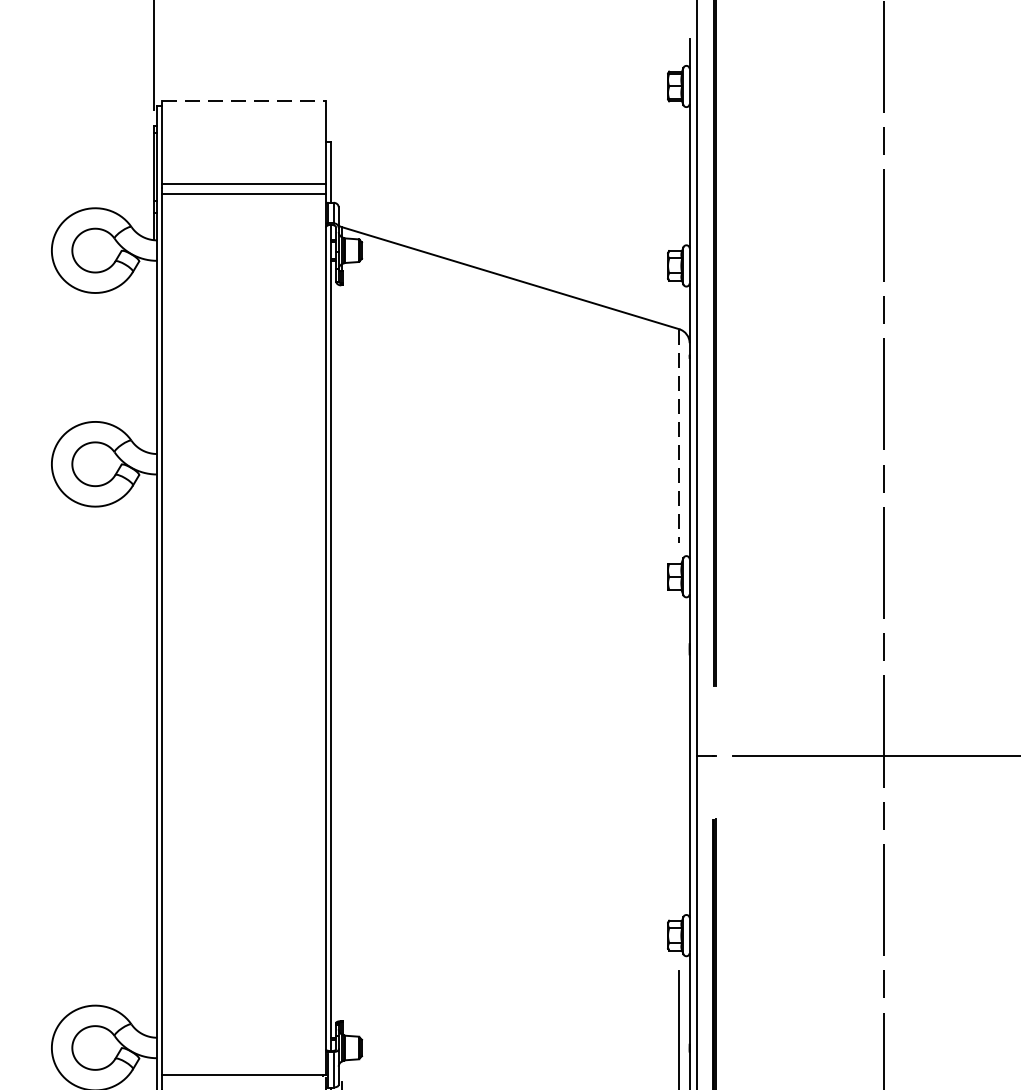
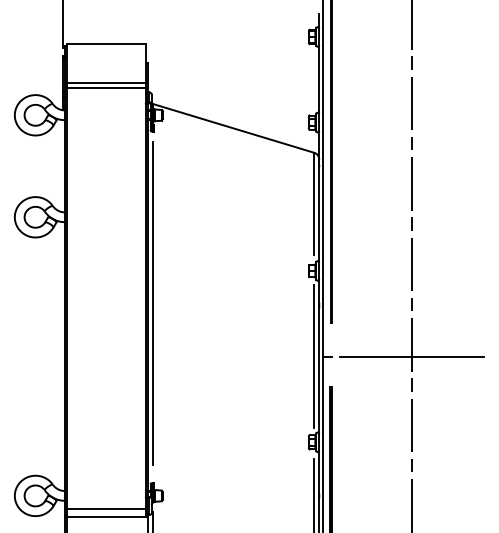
line: (245, 100) -> (107, 43), dashed -> solid
line: (679, 437) -> (314, 204), dashed -> solid
line: (342, 644) -> (153, 303), added
line: (679, 753) -> (314, 355), added

